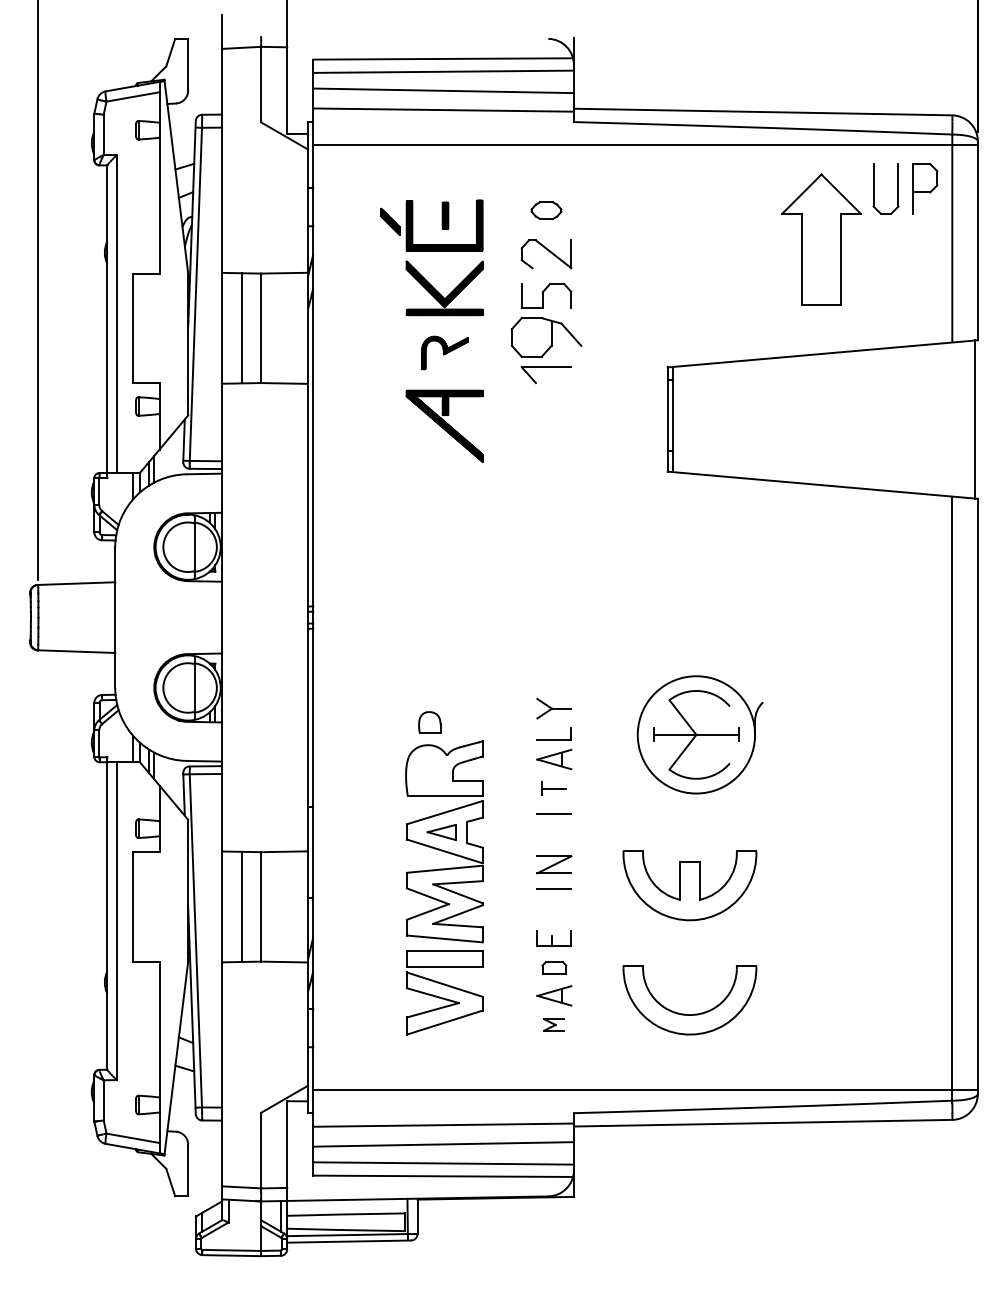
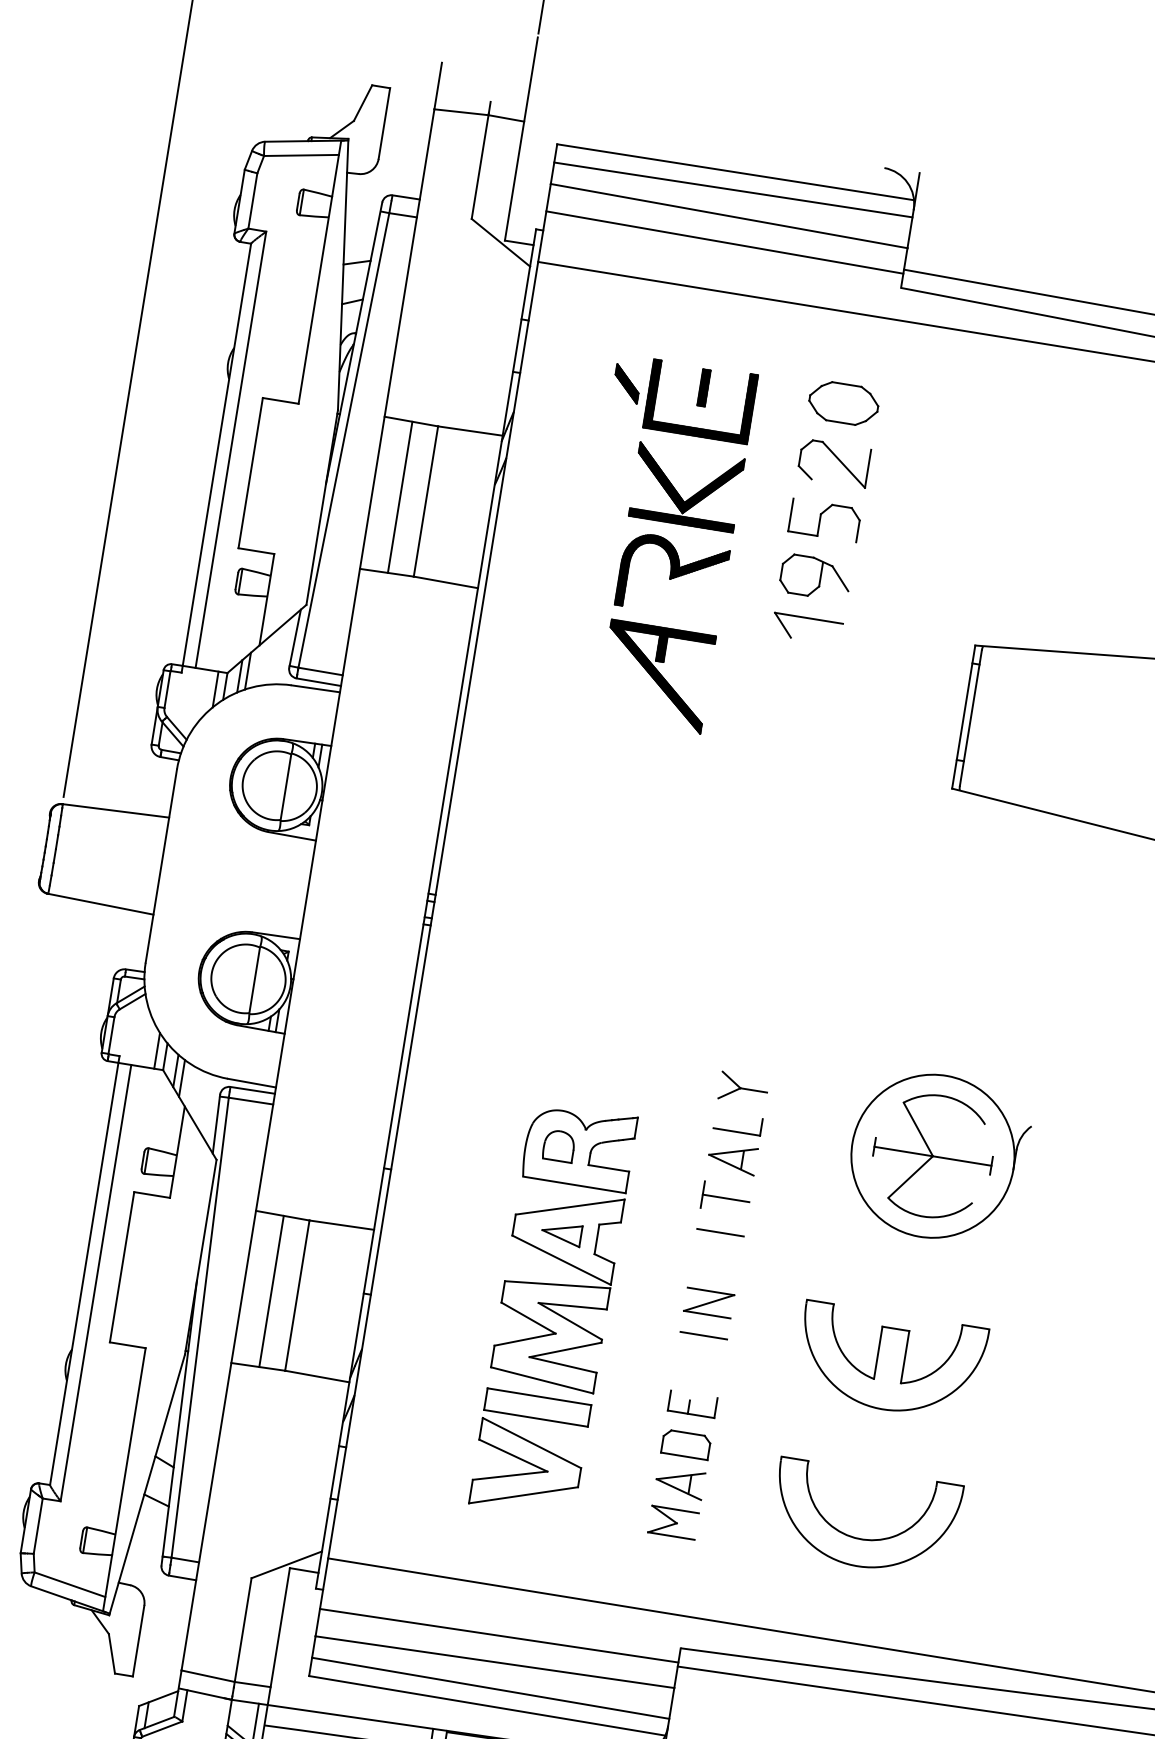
part: (546, 210) -> (843, 403), size x1.67
part: (546, 337) -> (815, 577), size x0.71
part: (444, 352) -> (672, 575), size x1.67
part: (429, 722) -> (558, 1145), moved
part: (553, 788) -> (724, 1198), size x1.43
part: (554, 967) -> (686, 1443), size x1.43
part: (553, 1024) -> (672, 1522), size x1.67

